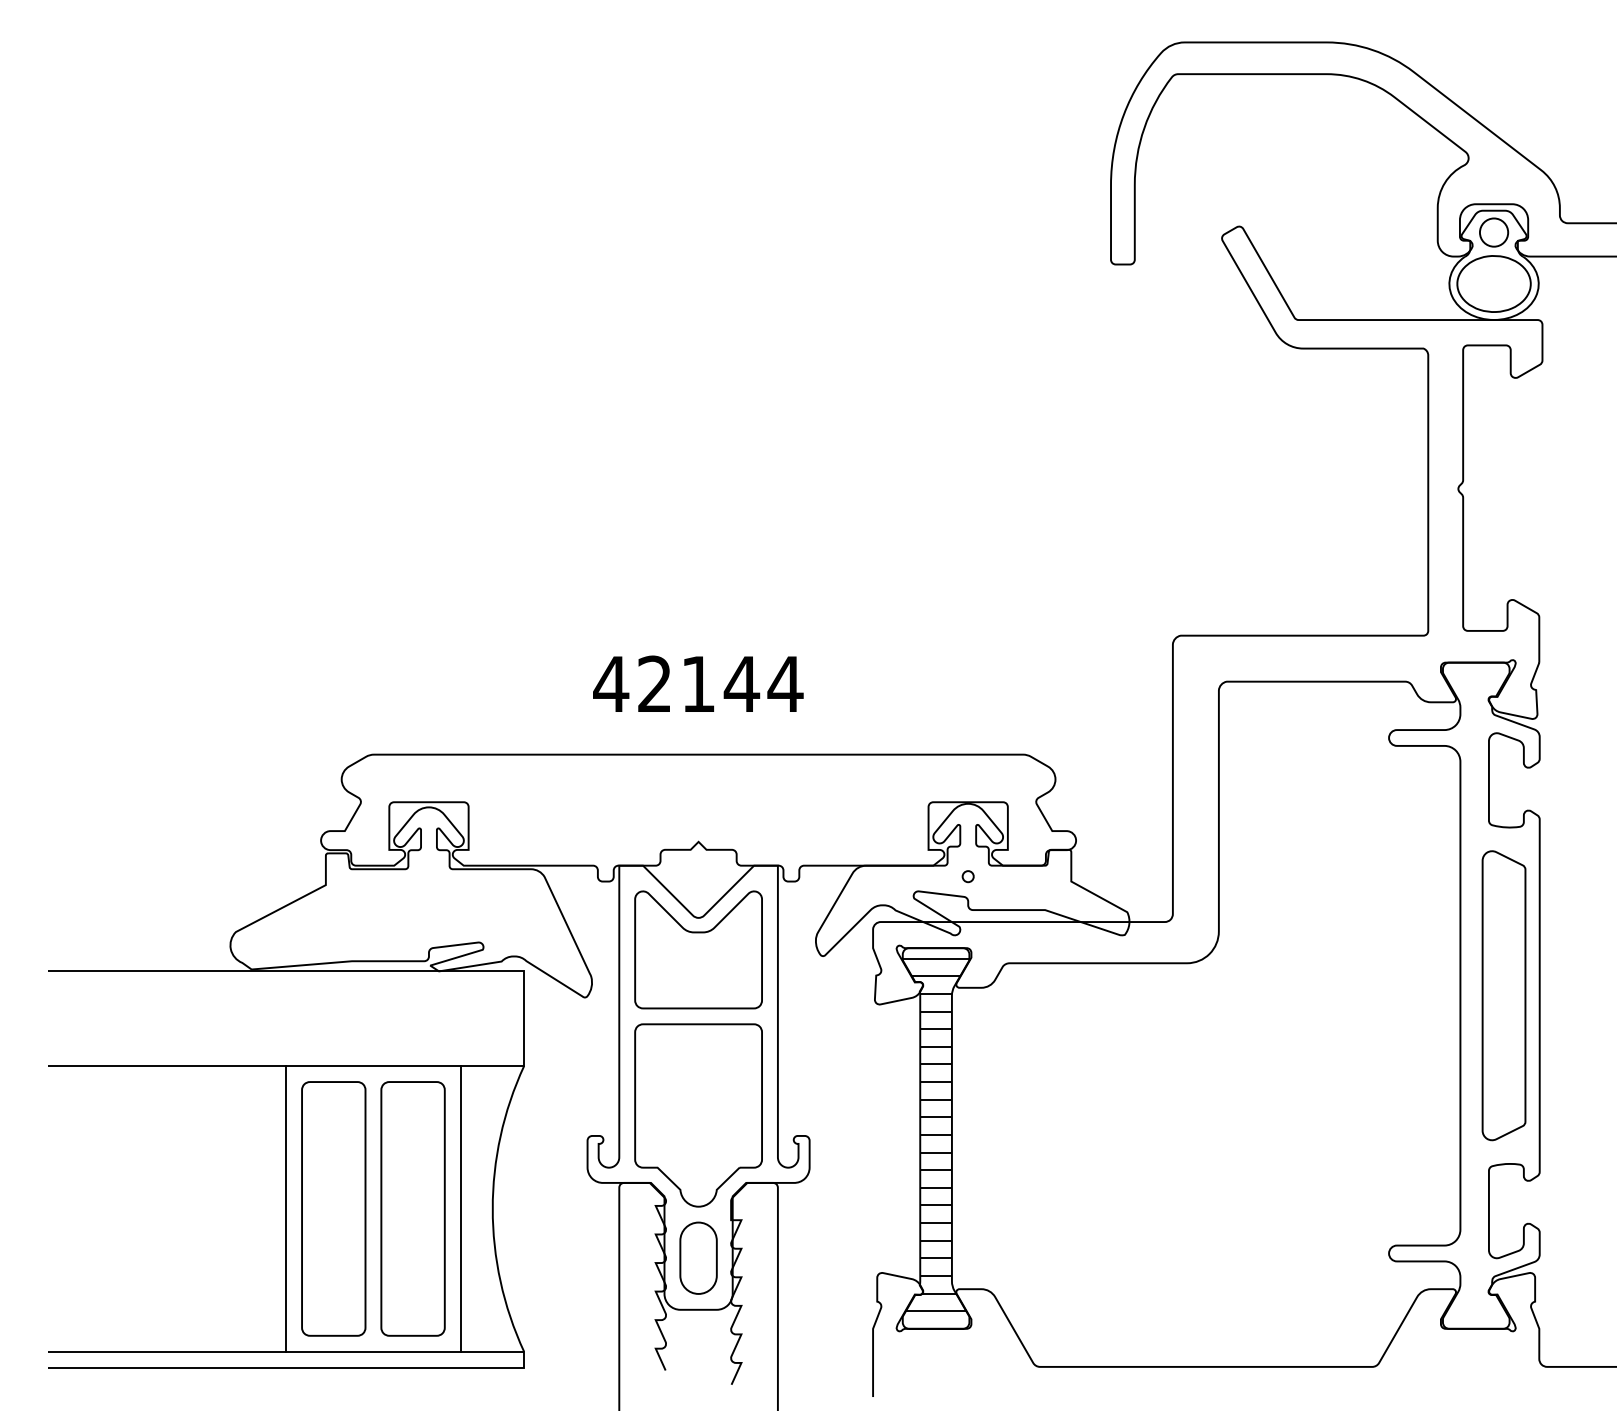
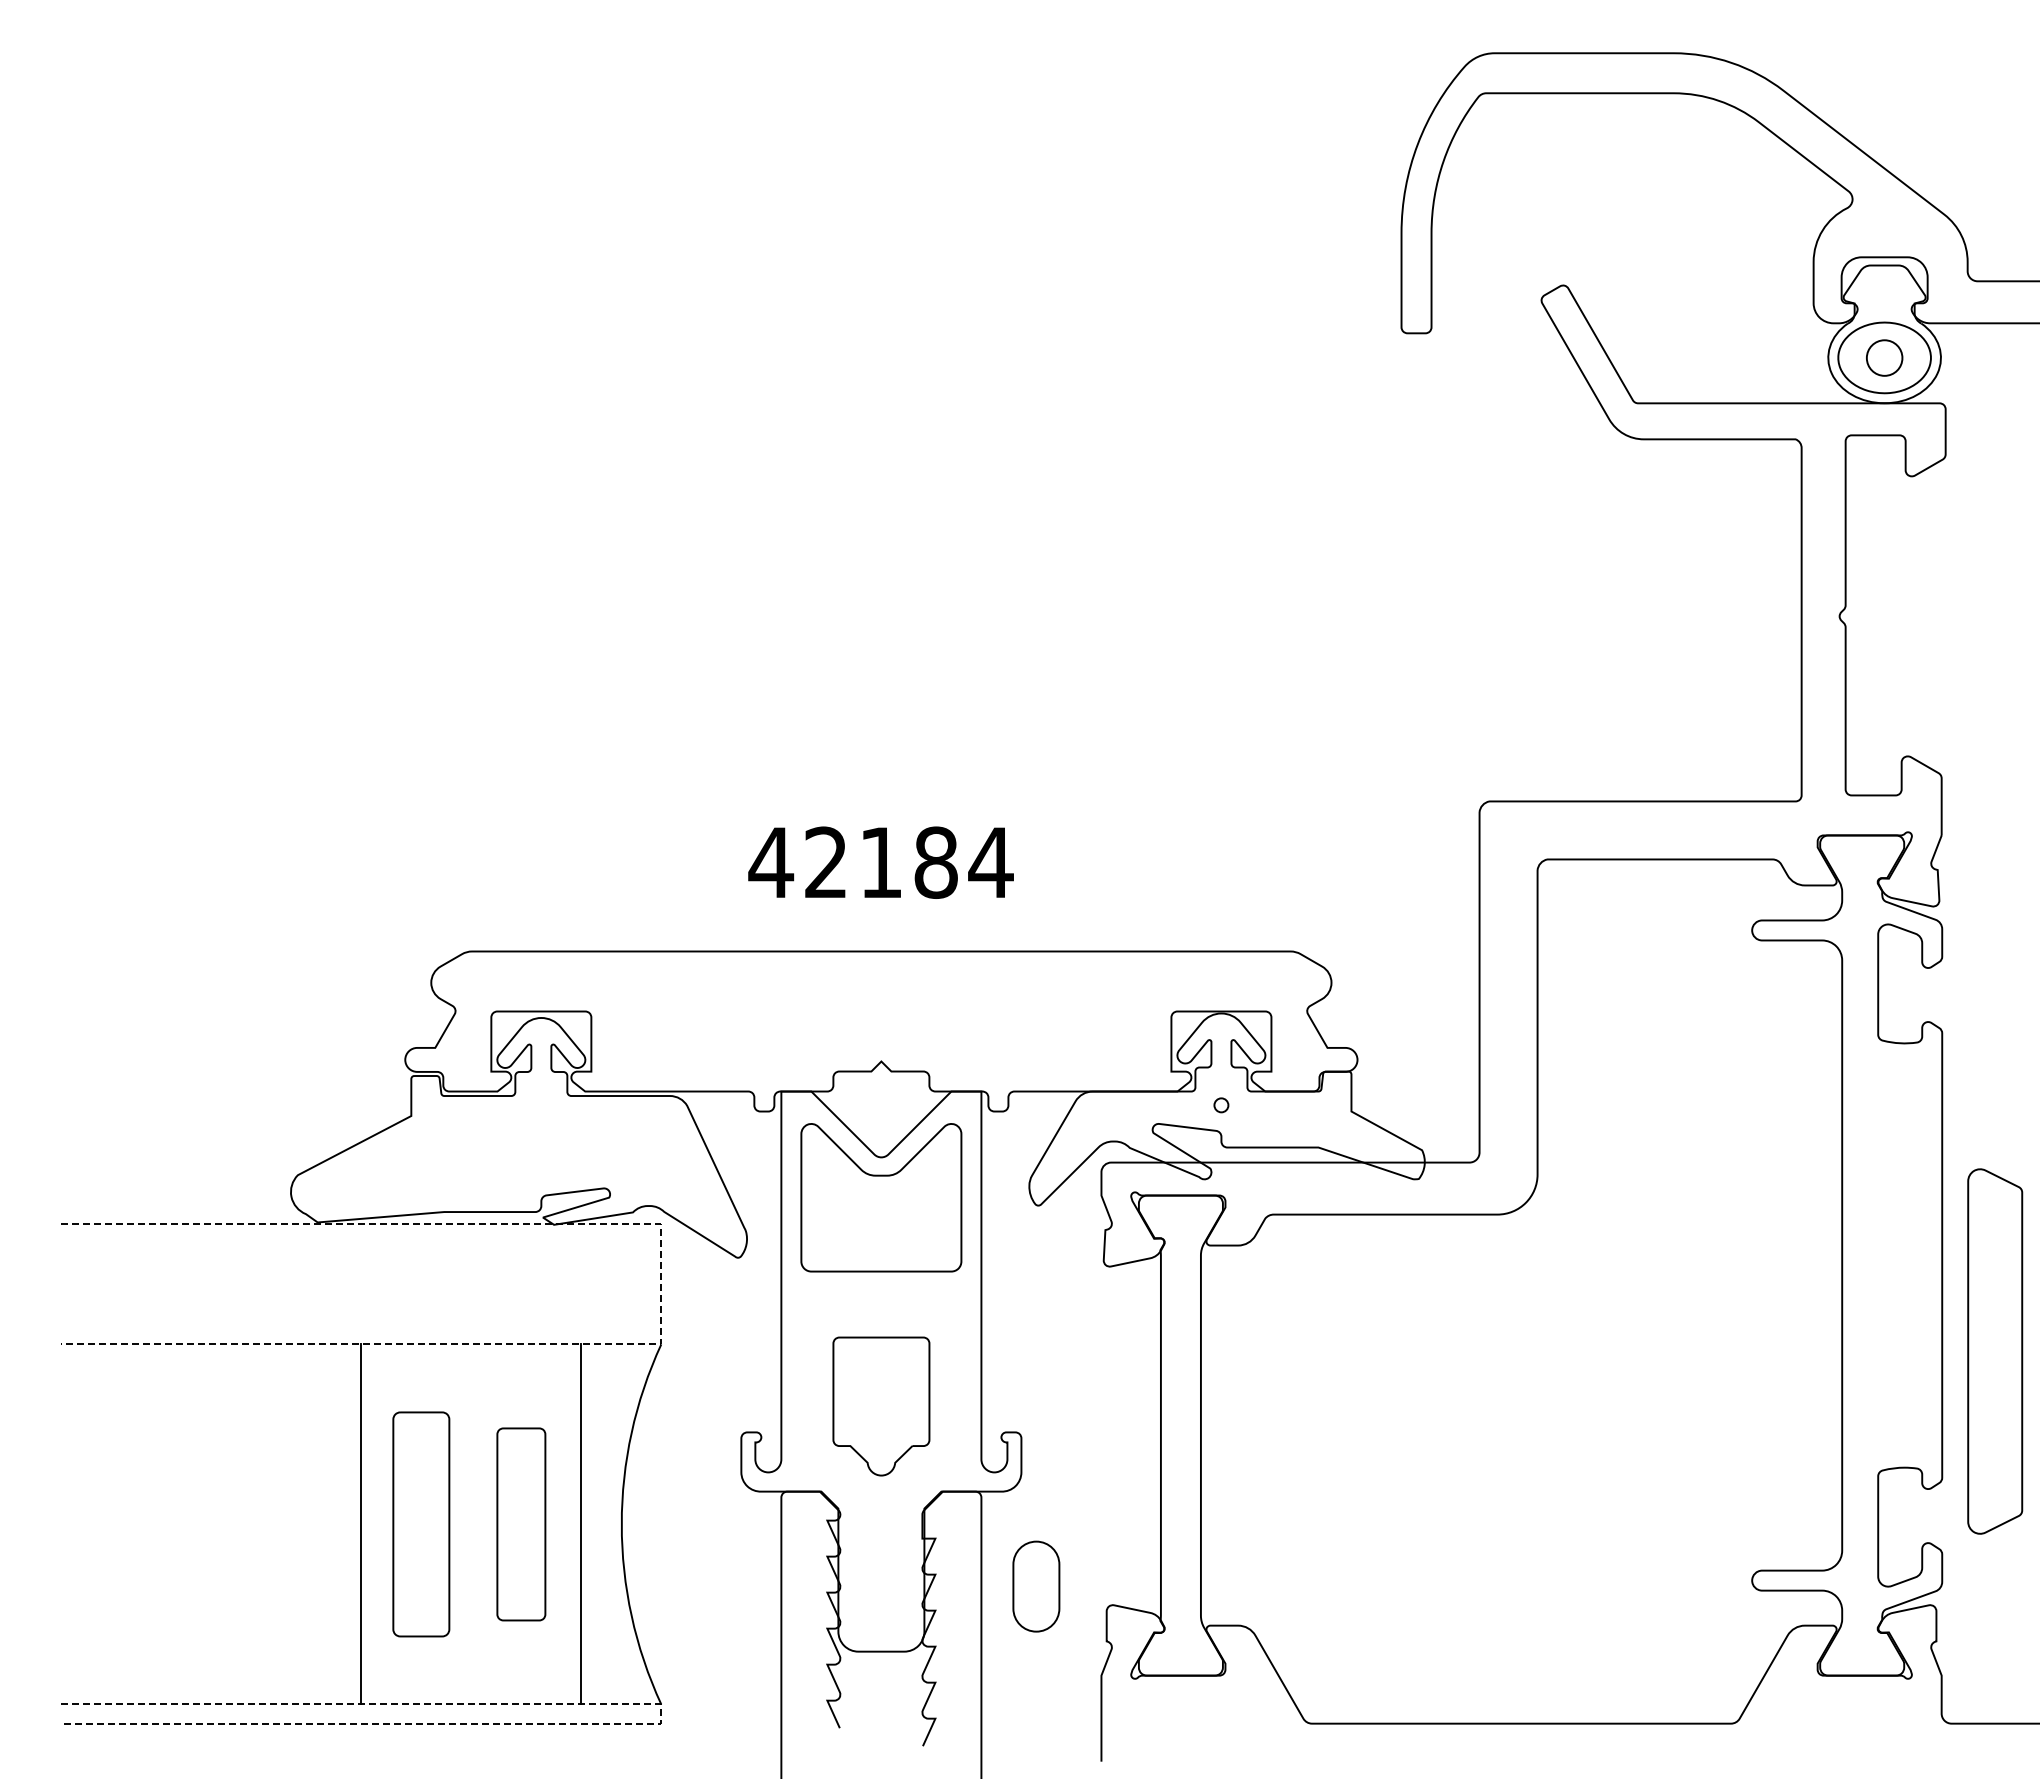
circle: (1493, 232) -> (1884, 357), moved
text: (741, 684) -> (935, 862), 42144 -> 42184
curve: (1483, 995) -> (1969, 1351), moved
line: (524, 1018) -> (661, 1284), solid -> dashed
part: (698, 1115) -> (881, 1406), size x0.6
hatch: (935, 1143) -> (1180, 1441), removed
part: (333, 1208) -> (421, 1524), size x0.7
part: (413, 1208) -> (521, 1524), size x0.6
part: (698, 1258) -> (1036, 1586), moved
line: (524, 1359) -> (661, 1714), solid -> dashed

